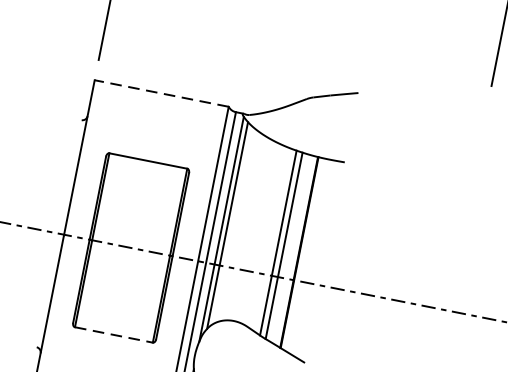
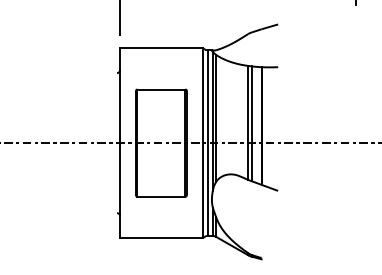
line: (160, 92) -> (160, 47), dashed -> solid
line: (114, 334) -> (161, 196), dashed -> solid

